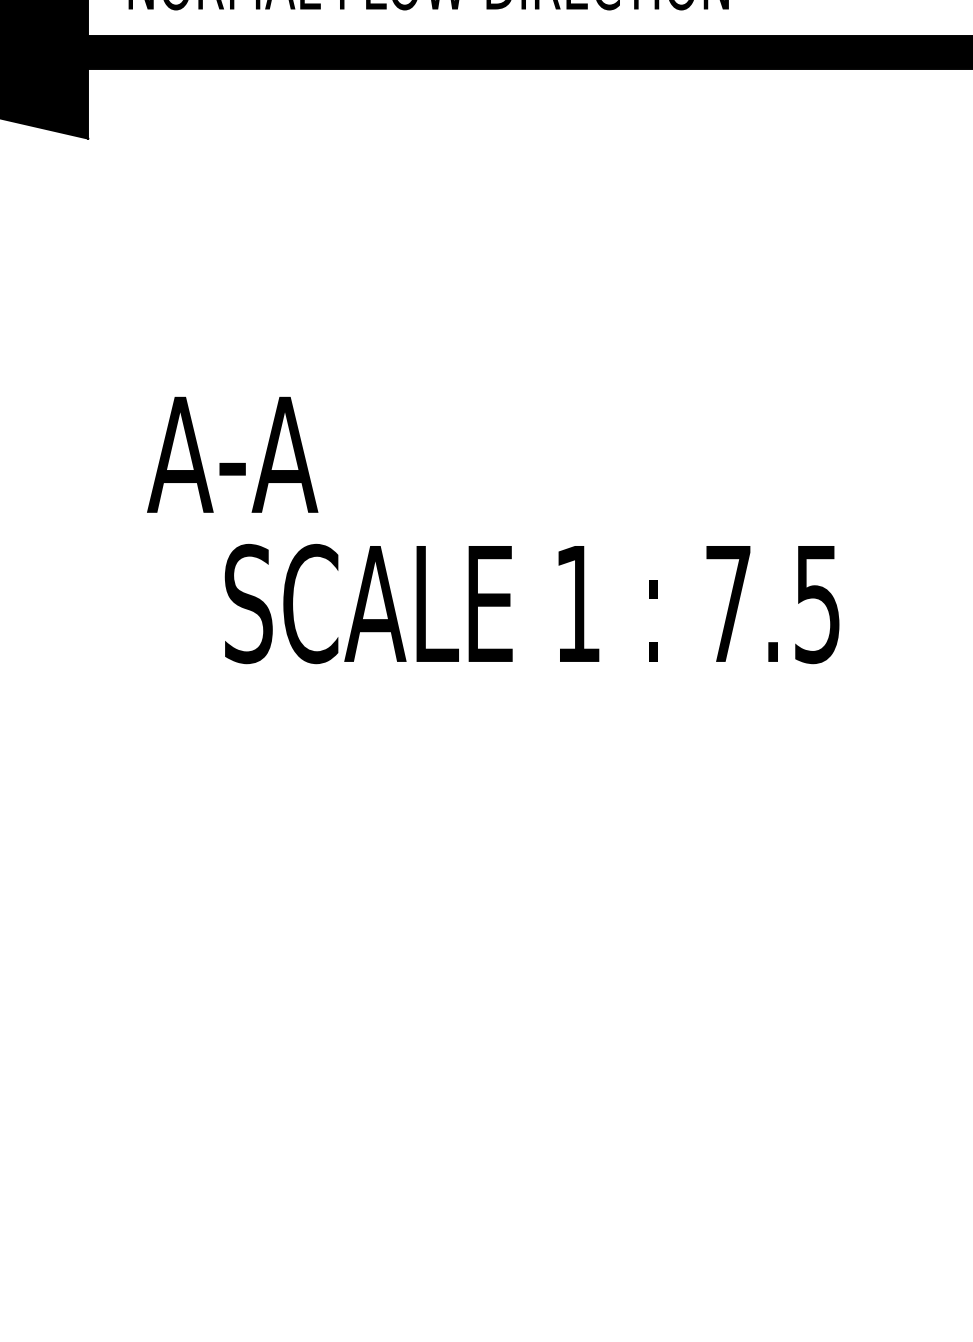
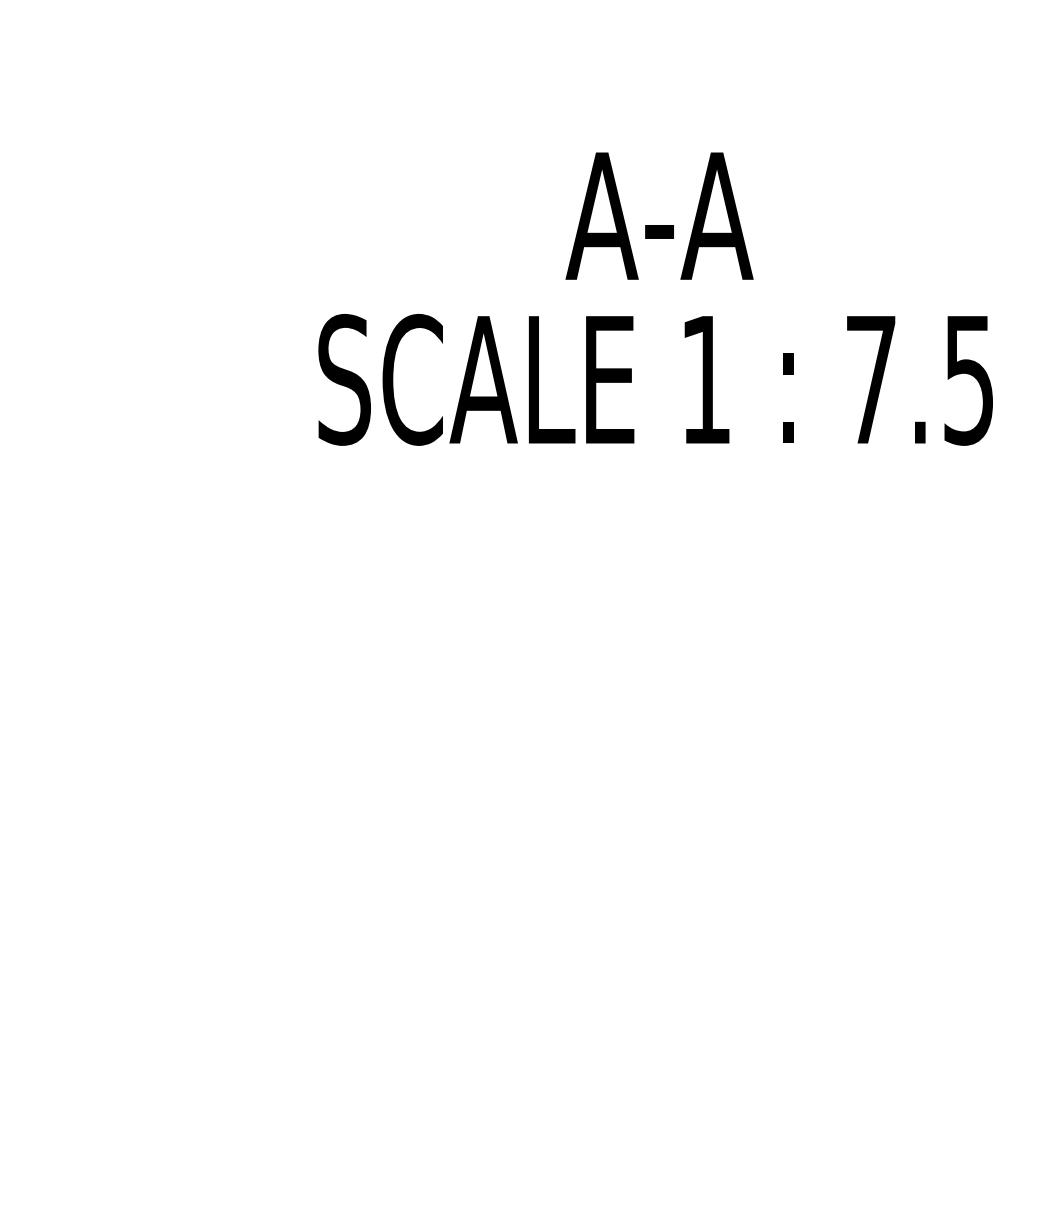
text: (232, 454) -> (659, 215), moved

